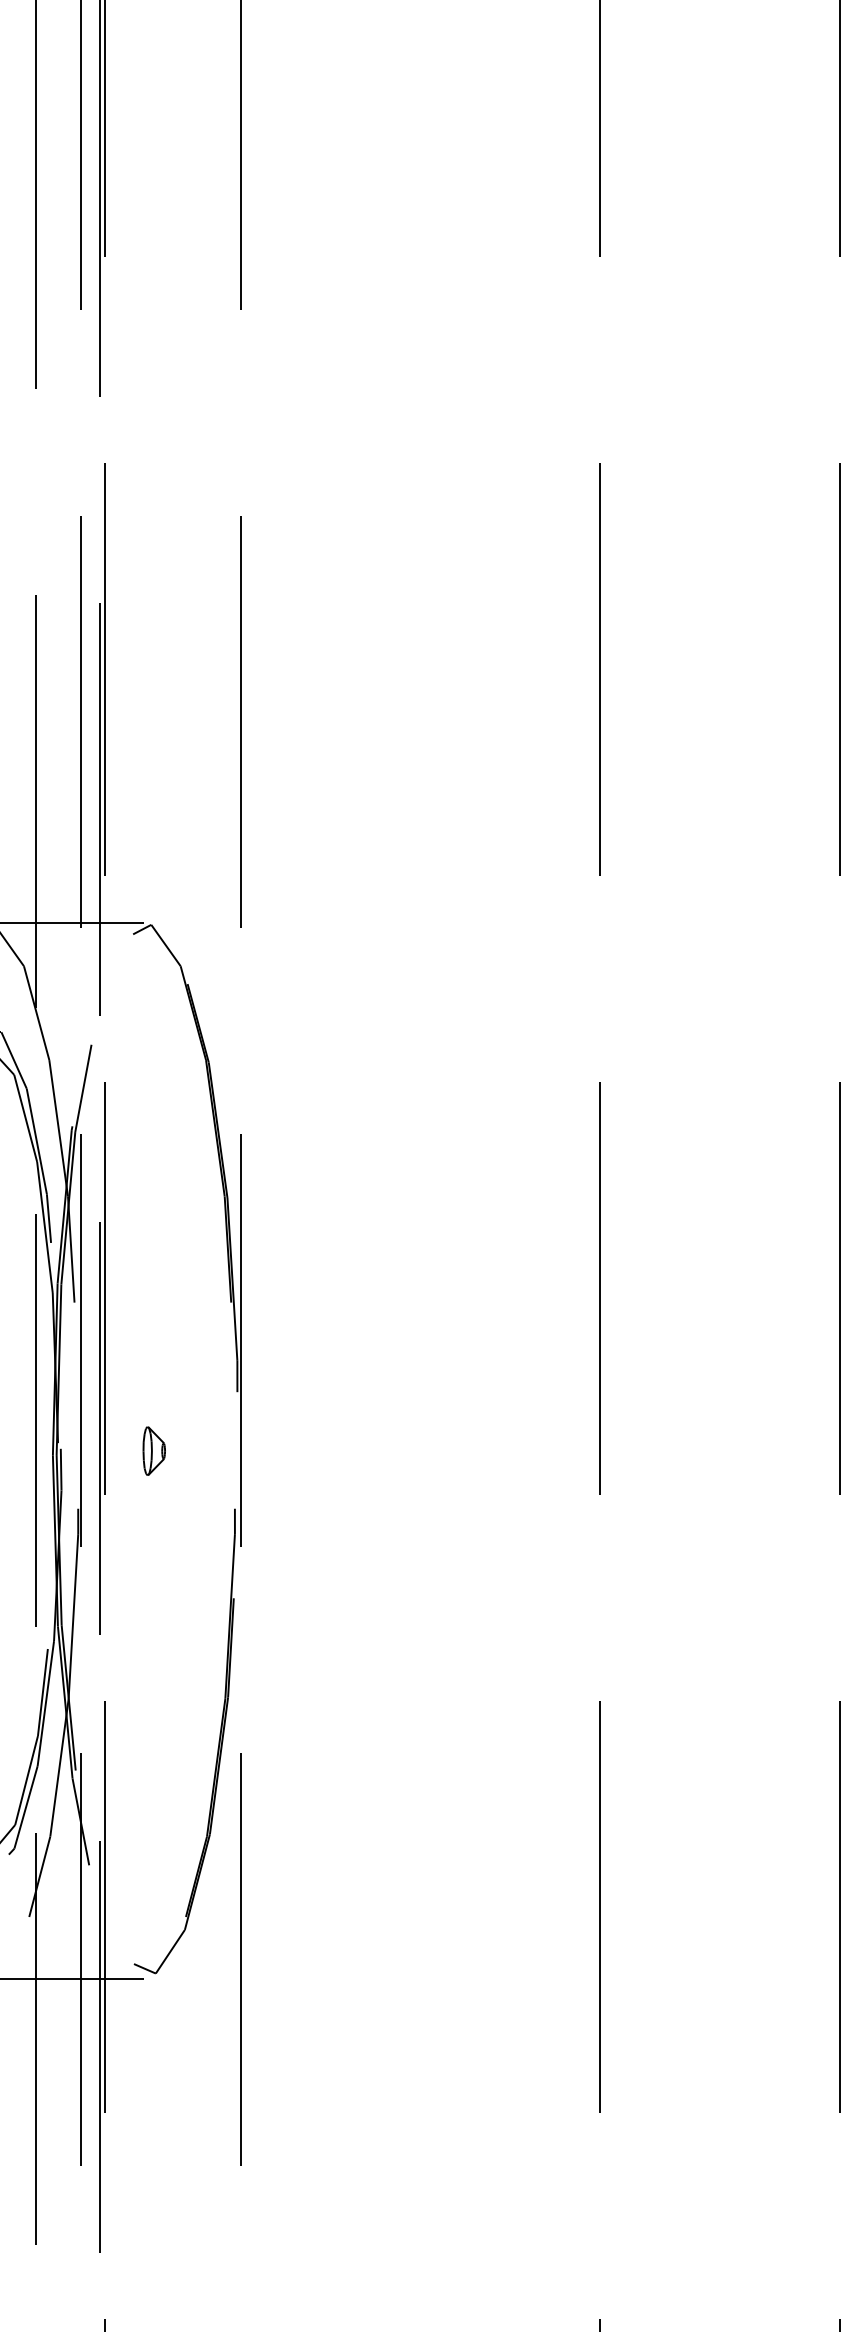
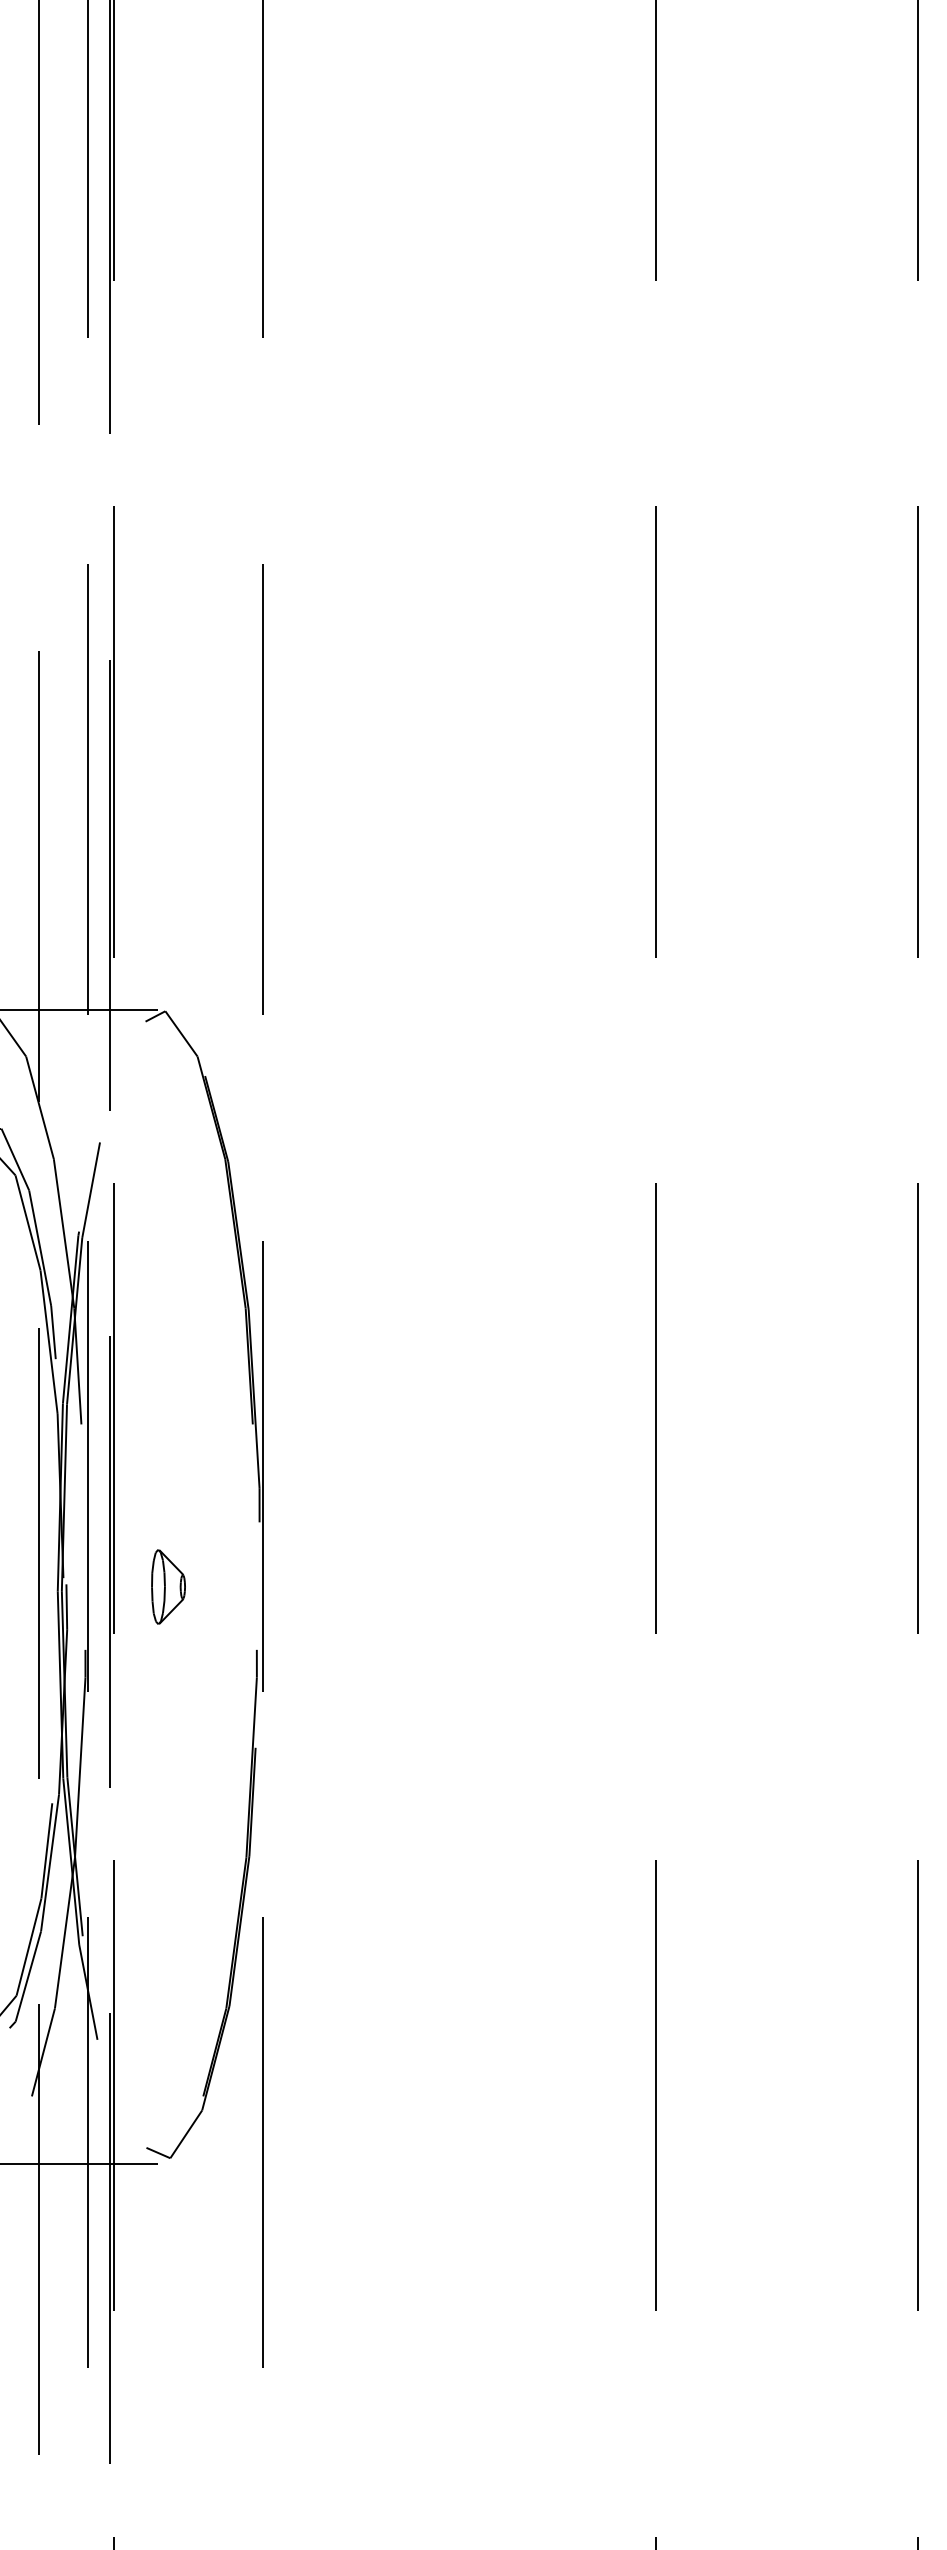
part: (154, 1450) -> (168, 1586), size x1.4

